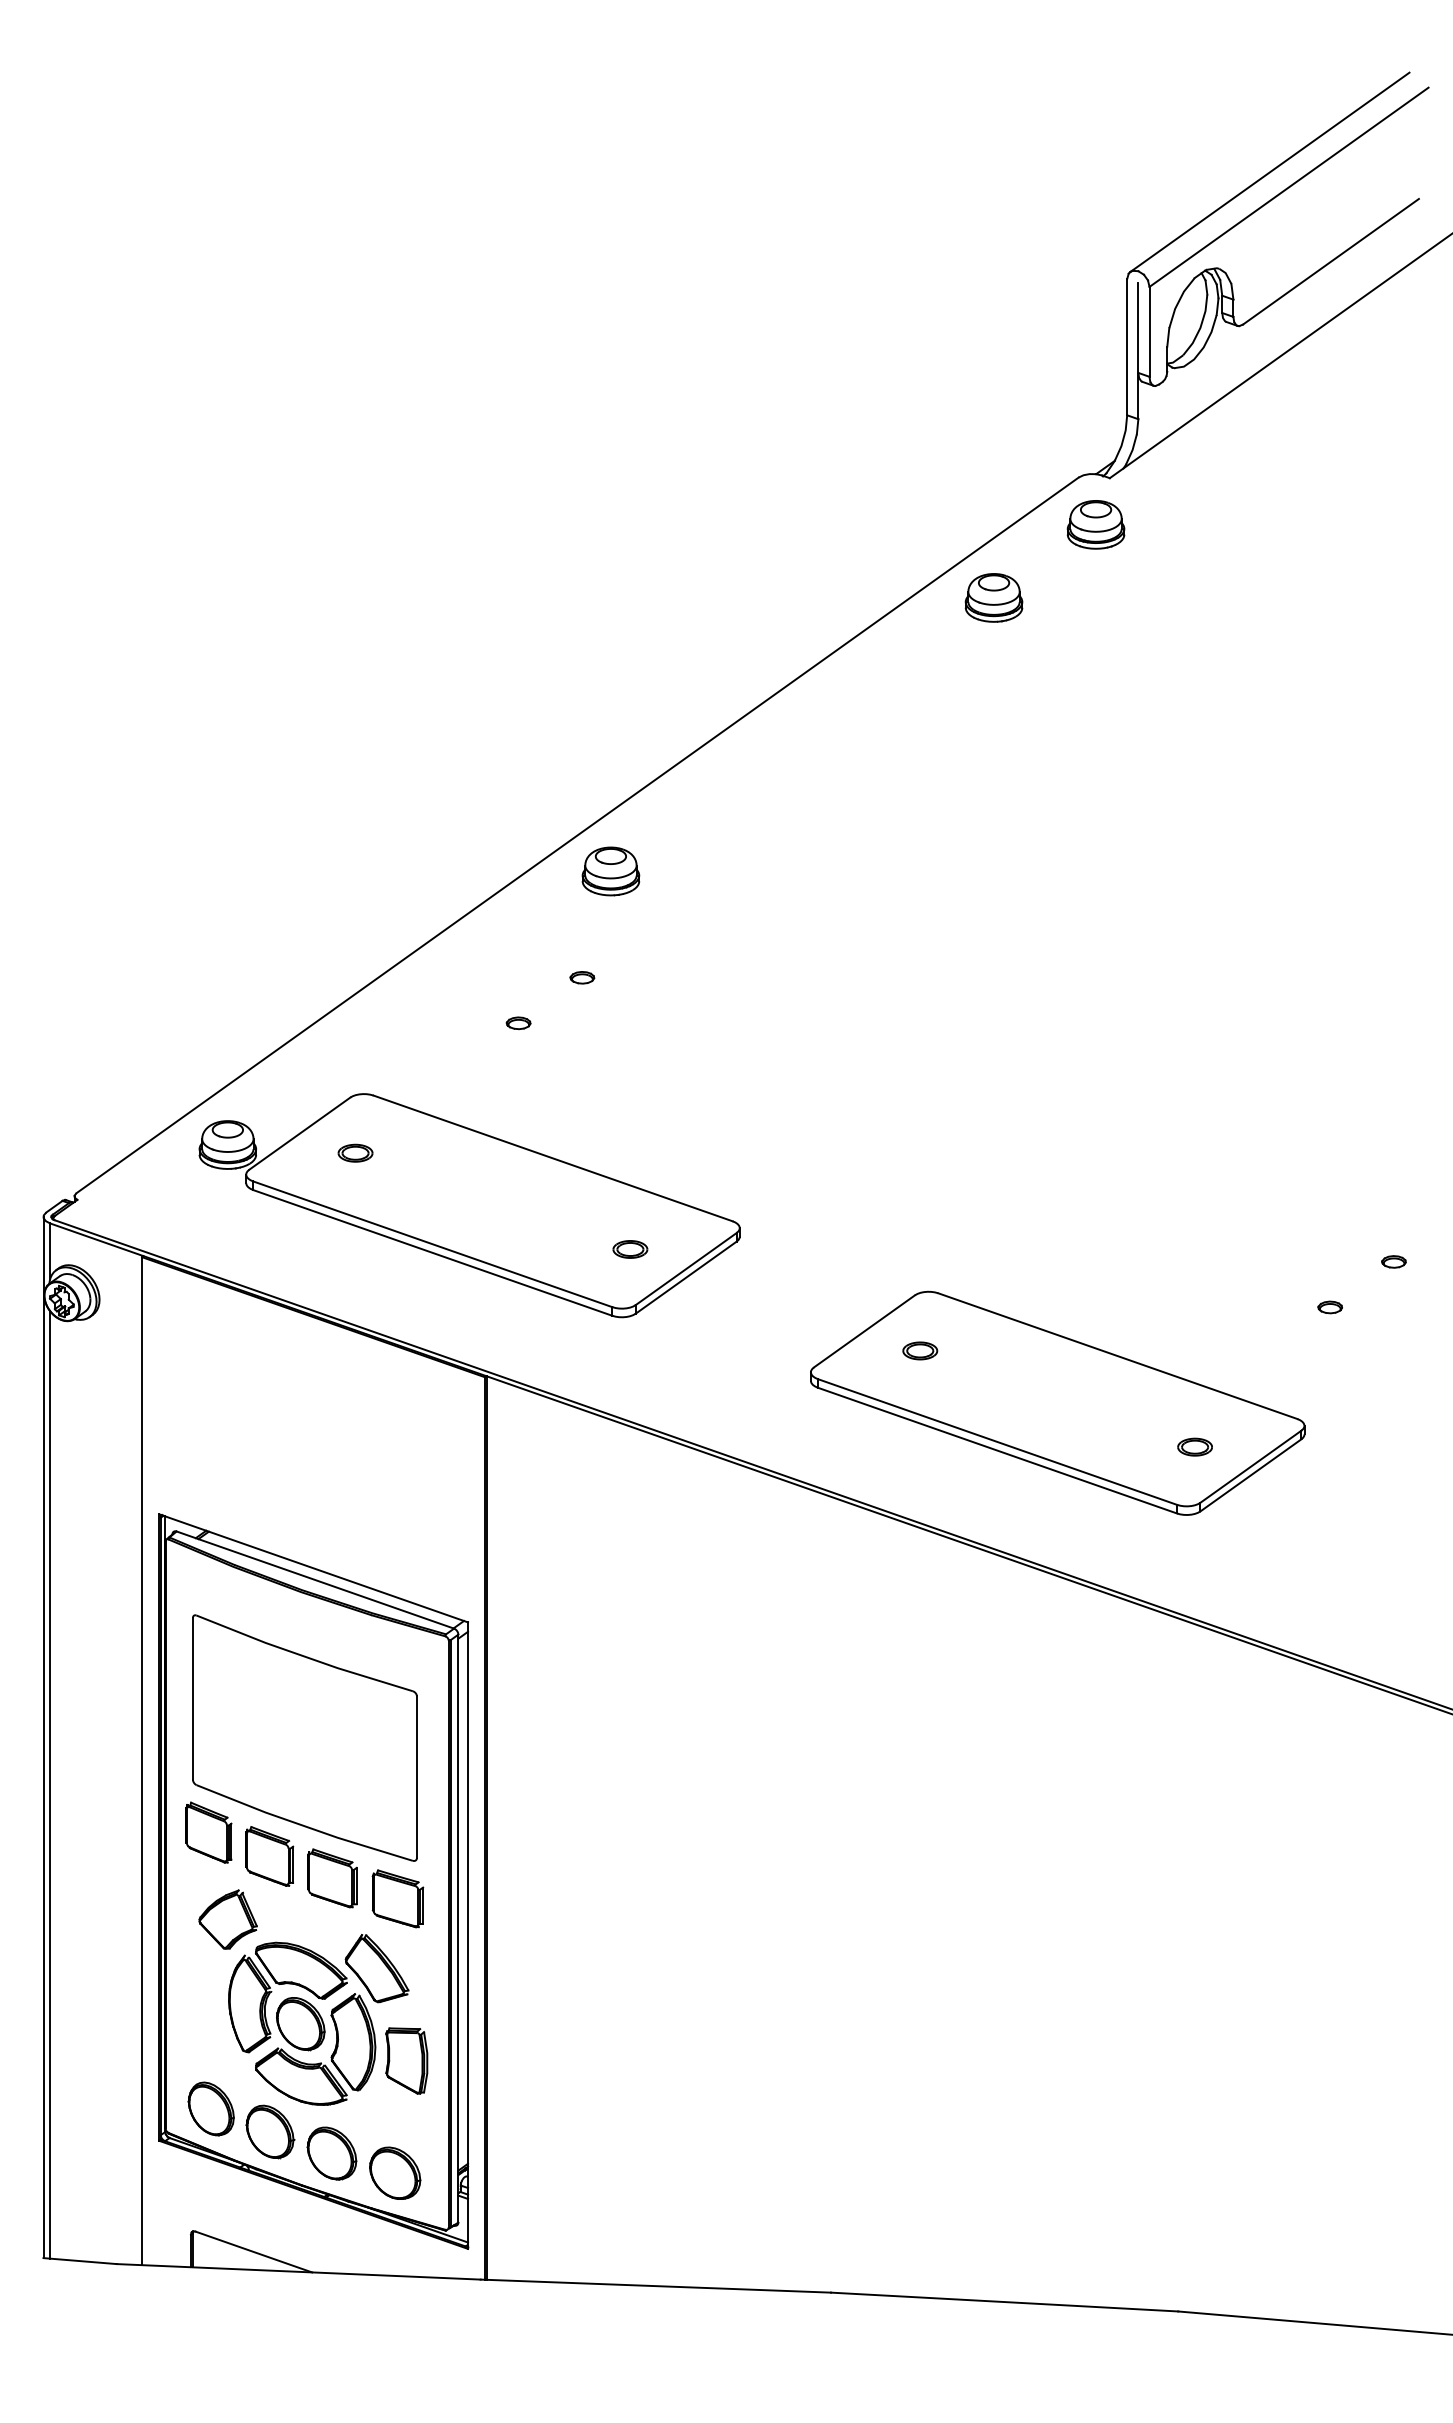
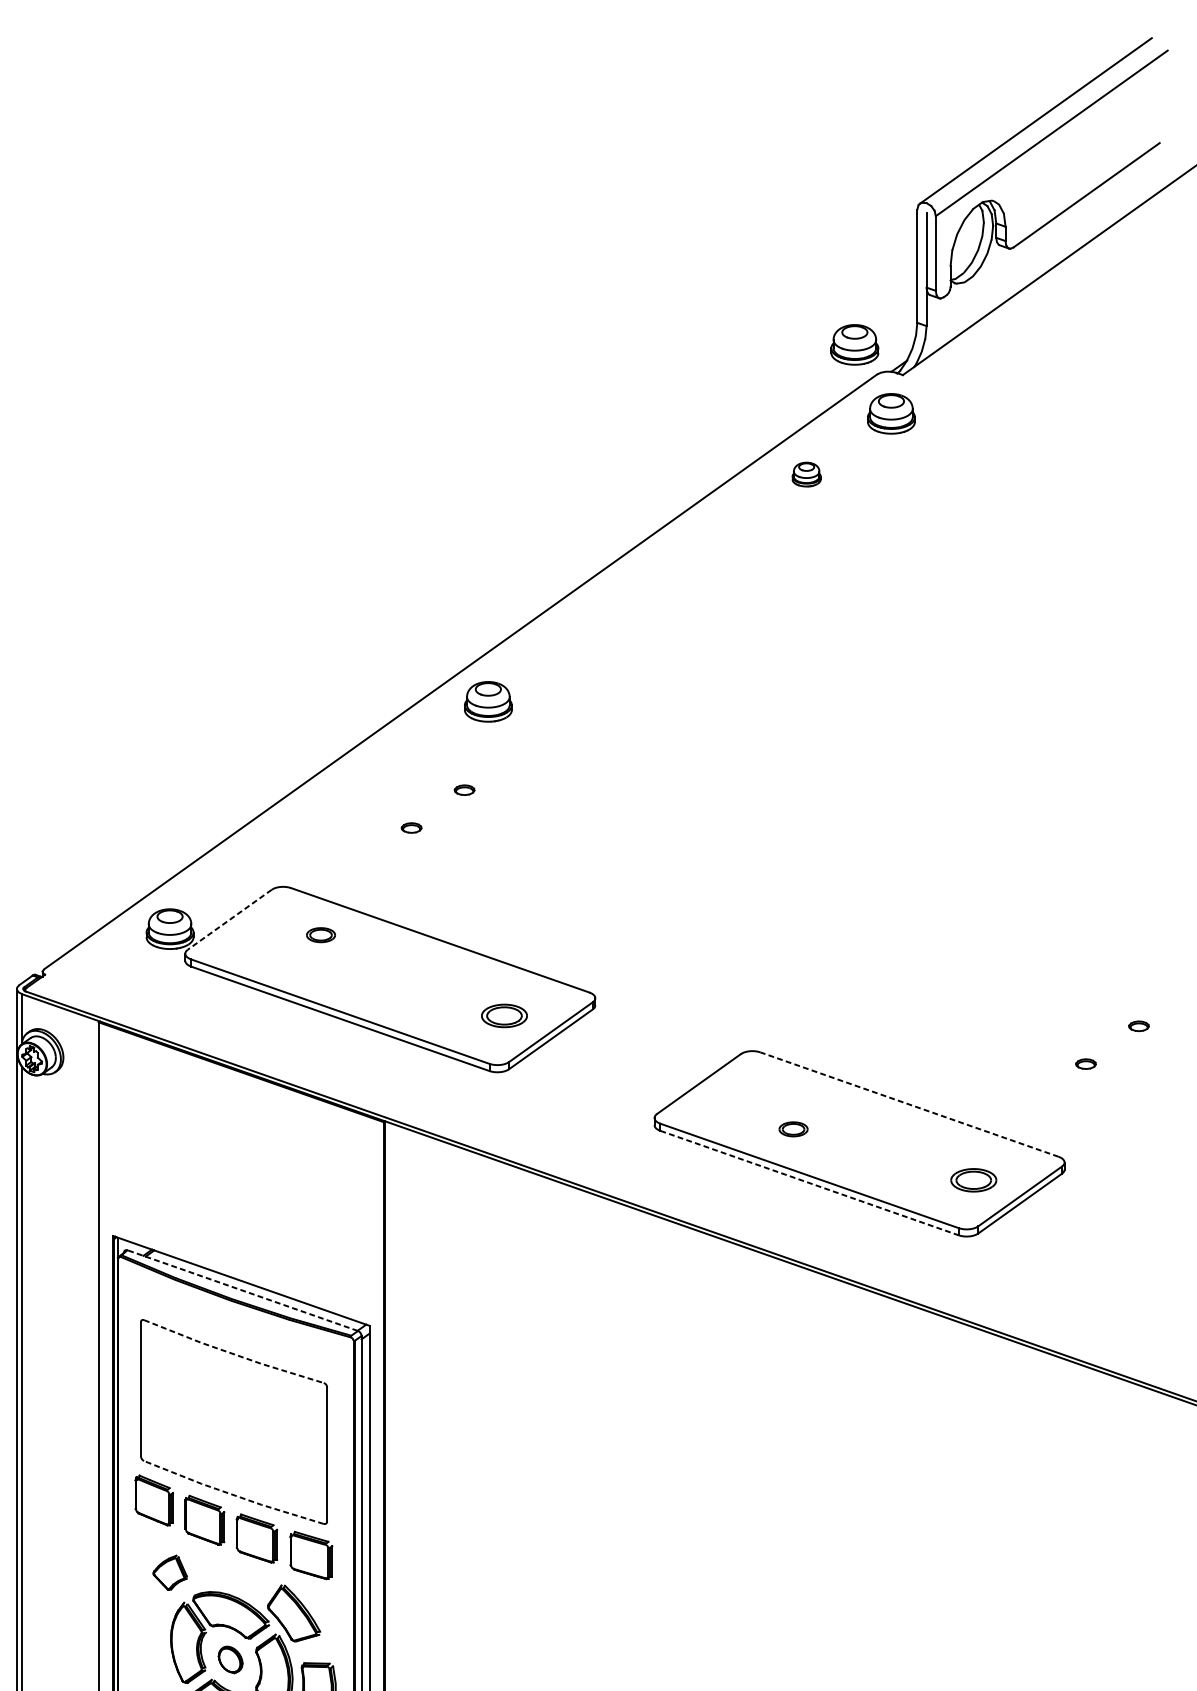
part: (1051, 441) -> (854, 344), added
part: (993, 597) -> (806, 474), size x0.6
line: (299, 1134) -> (229, 920), solid -> dashed
part: (355, 1152) -> (320, 934), moved
part: (630, 1249) -> (504, 1015), size x1.6
part: (920, 1350) -> (793, 1128), moved
line: (1117, 1355) -> (909, 1104), solid -> dashed
part: (1194, 1446) -> (973, 1179), size x1.6
line: (998, 1450) -> (810, 1182), solid -> dashed
line: (315, 1580) -> (242, 1291), solid -> dashed
line: (304, 1656) -> (233, 1354), solid -> dashed
line: (303, 1825) -> (232, 1494), solid -> dashed
part: (227, 1919) -> (169, 1572), size x0.7
part: (300, 2024) -> (230, 1659), size x0.6

